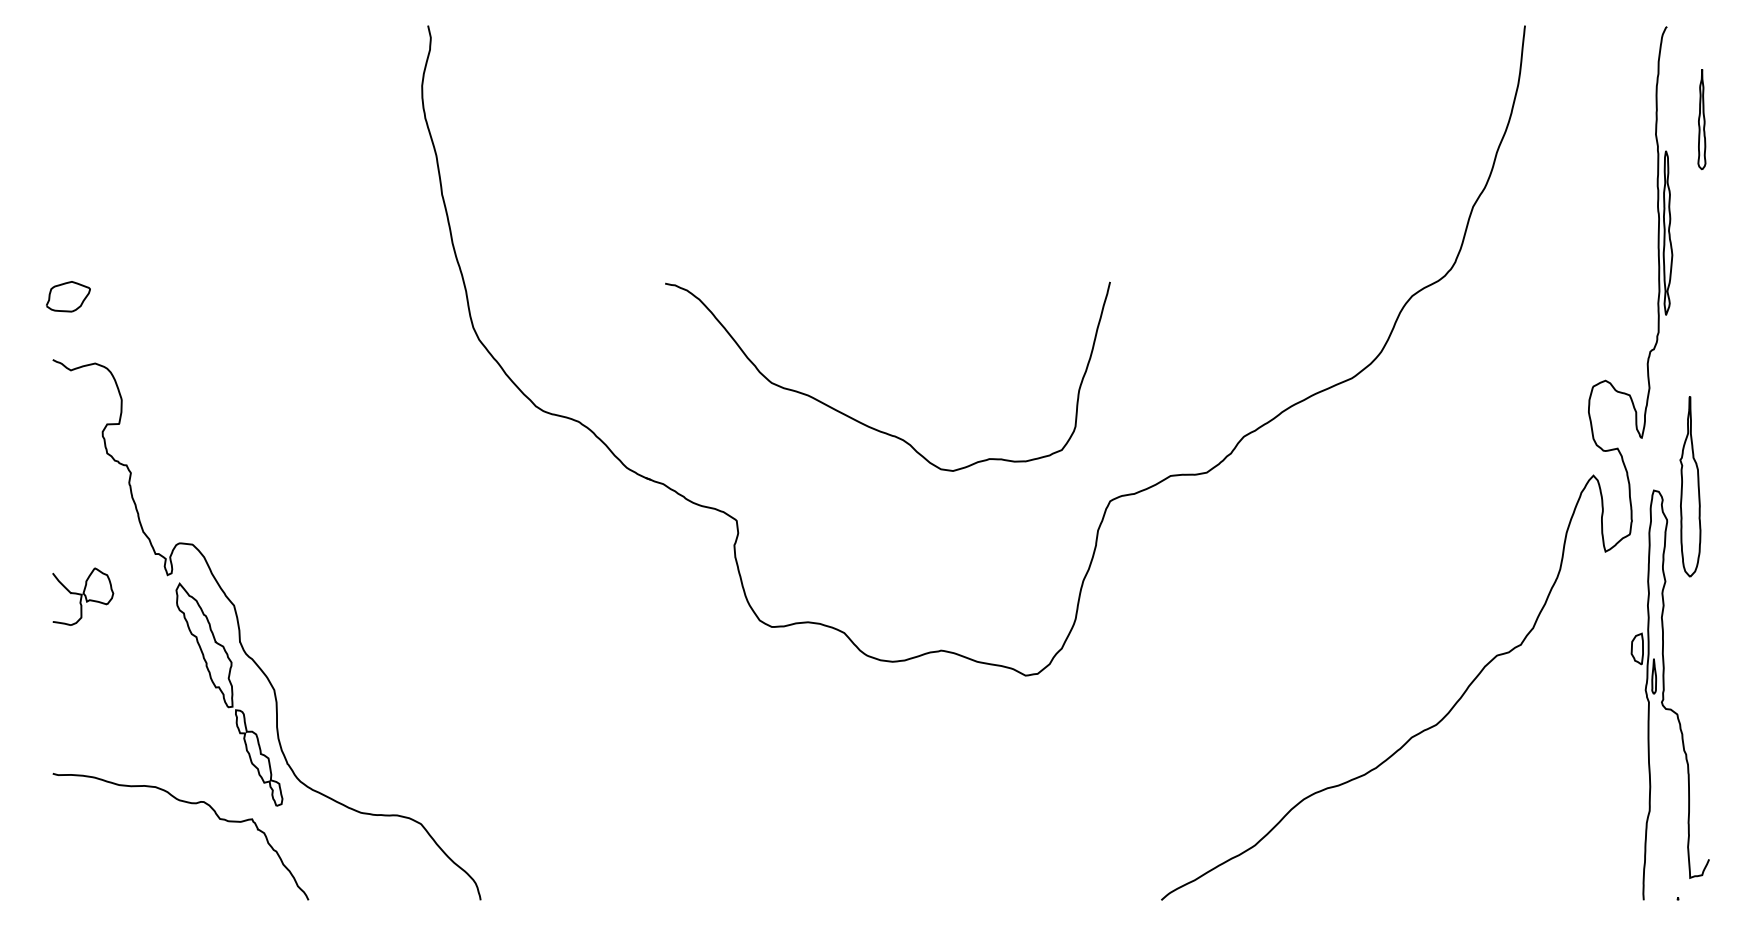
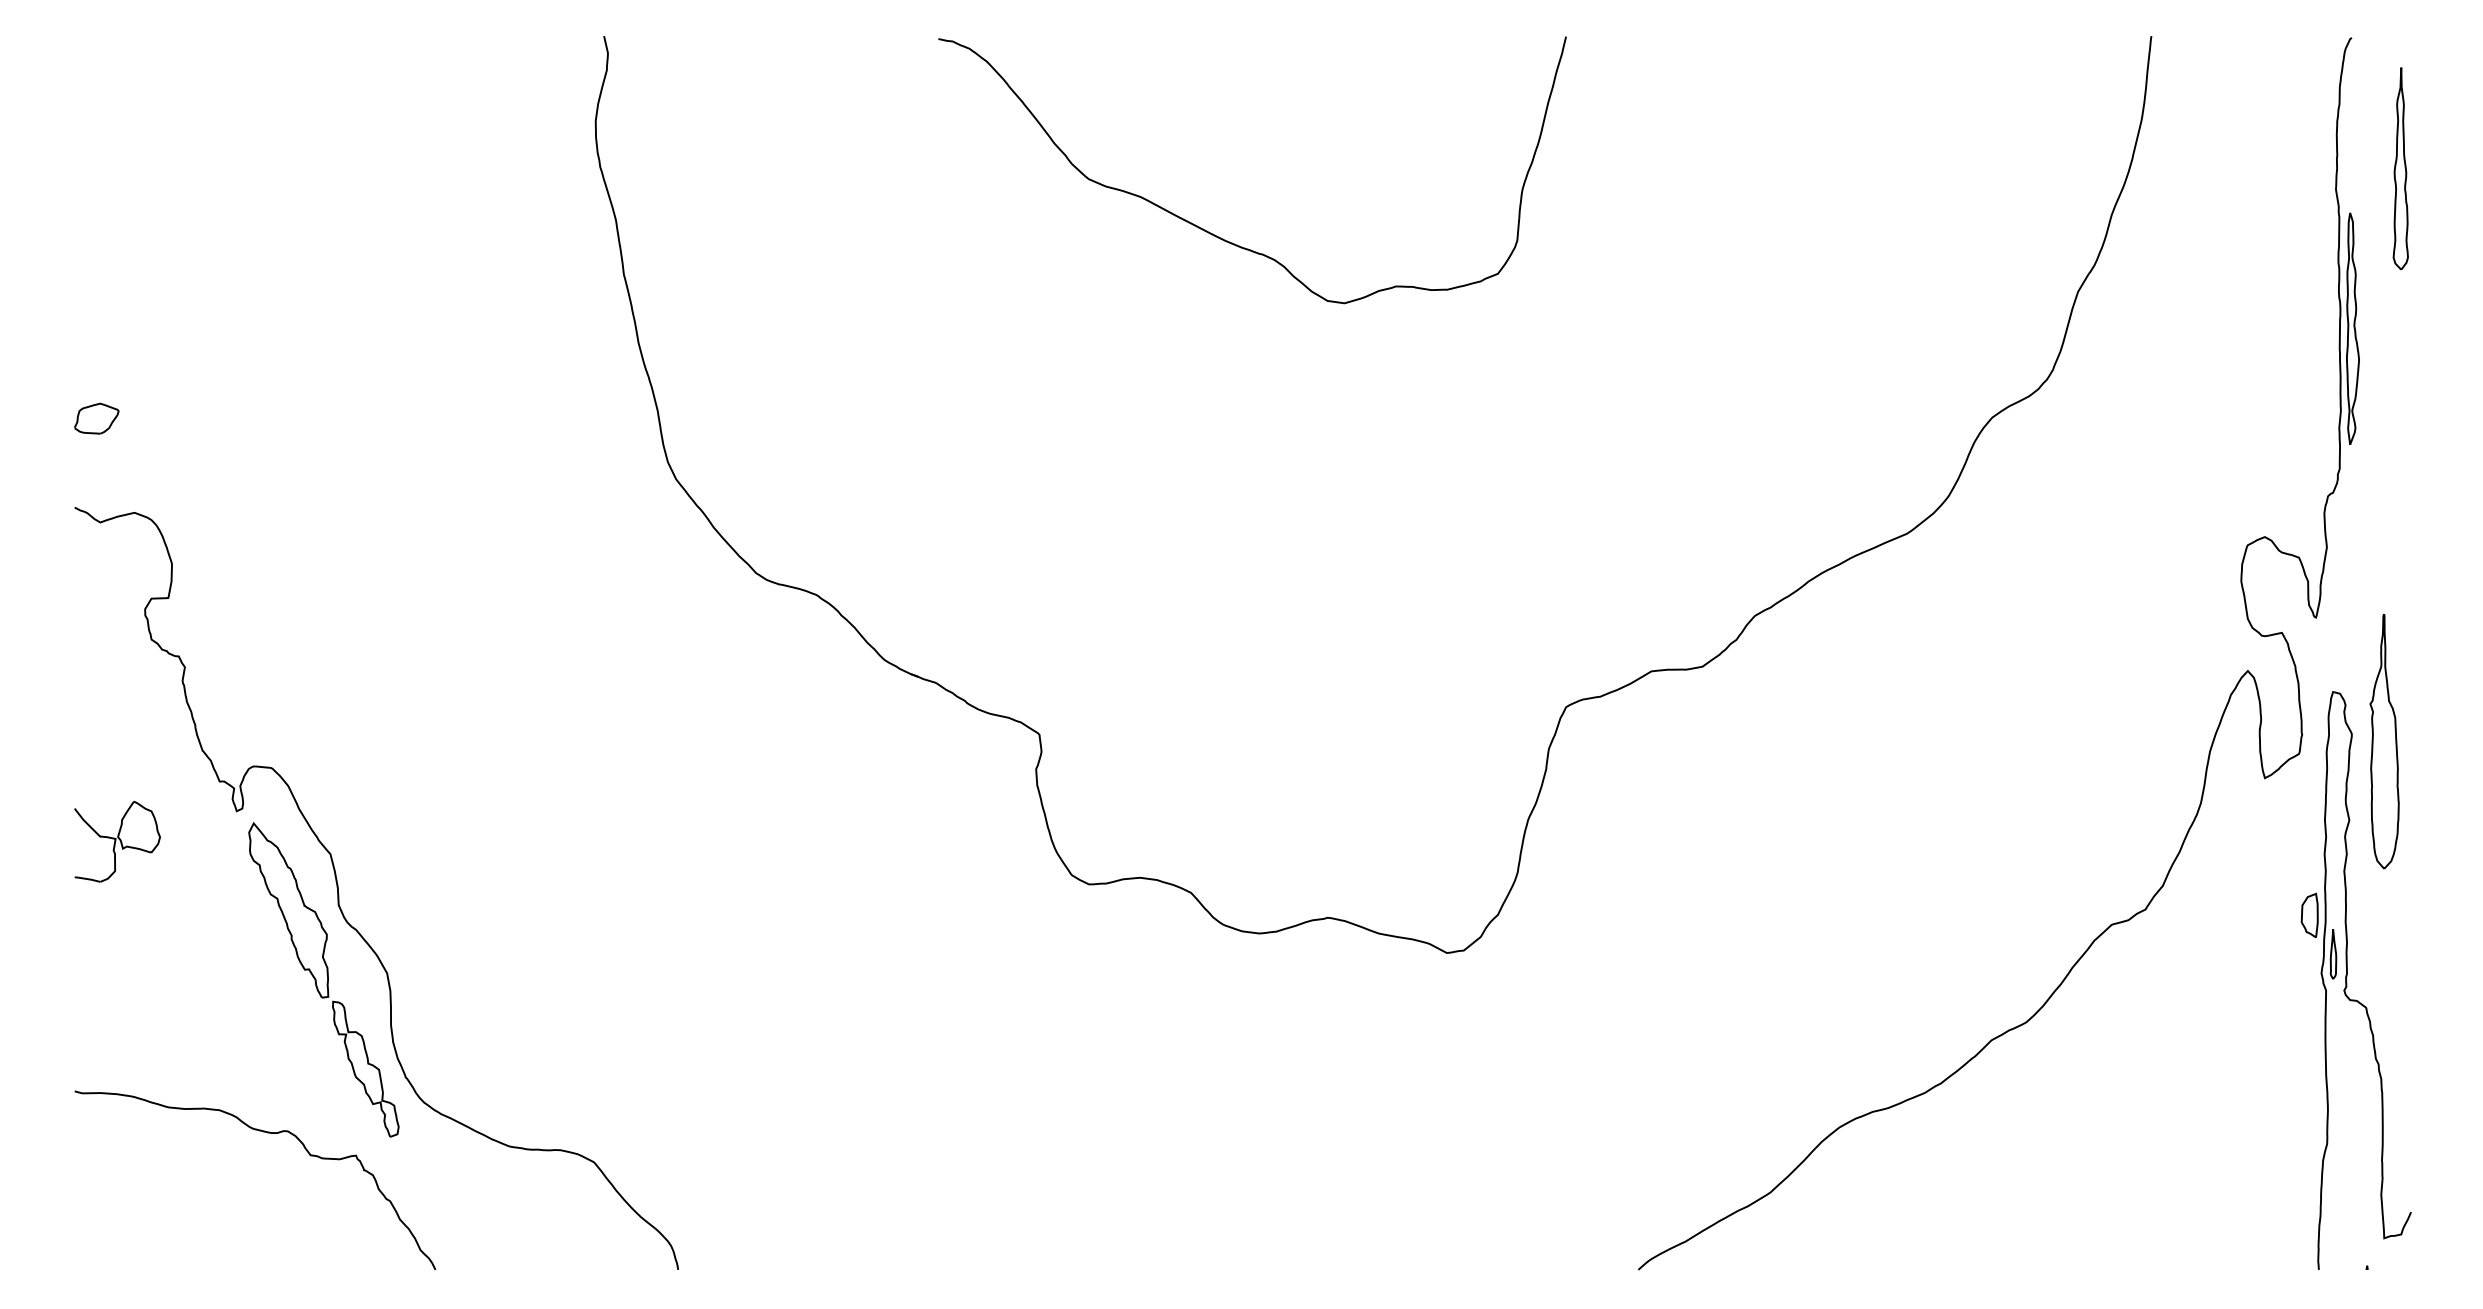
part: (1701, 119) -> (2400, 168), size x1.43
part: (68, 296) -> (96, 418), size x0.71
curve: (864, 423) -> (1219, 236), moved
part: (1690, 486) -> (2384, 741), moved

